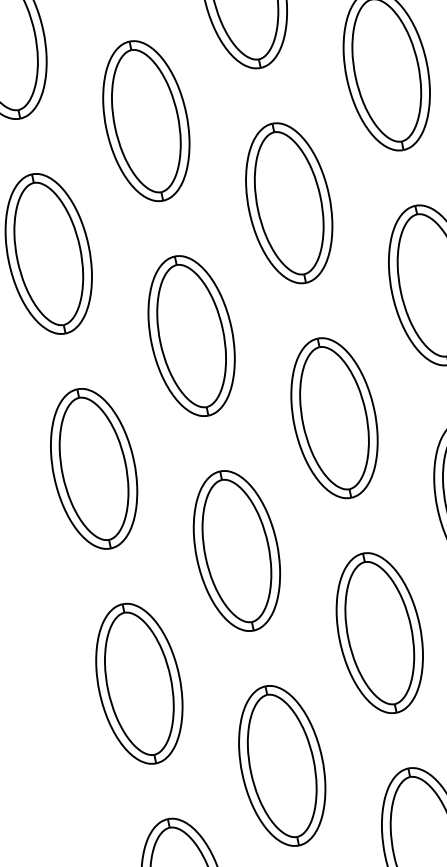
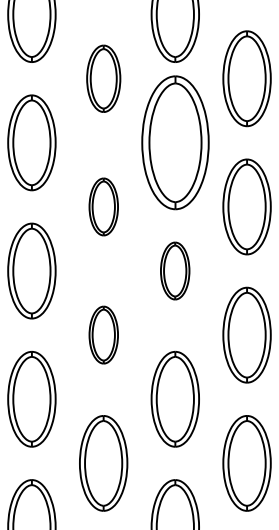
part: (146, 120) -> (103, 78), size x0.7
part: (287, 202) -> (174, 142), size x1.4
part: (191, 335) -> (103, 206), size x0.6
part: (332, 417) -> (174, 270), size x0.6
part: (236, 549) -> (103, 334), size x0.6

